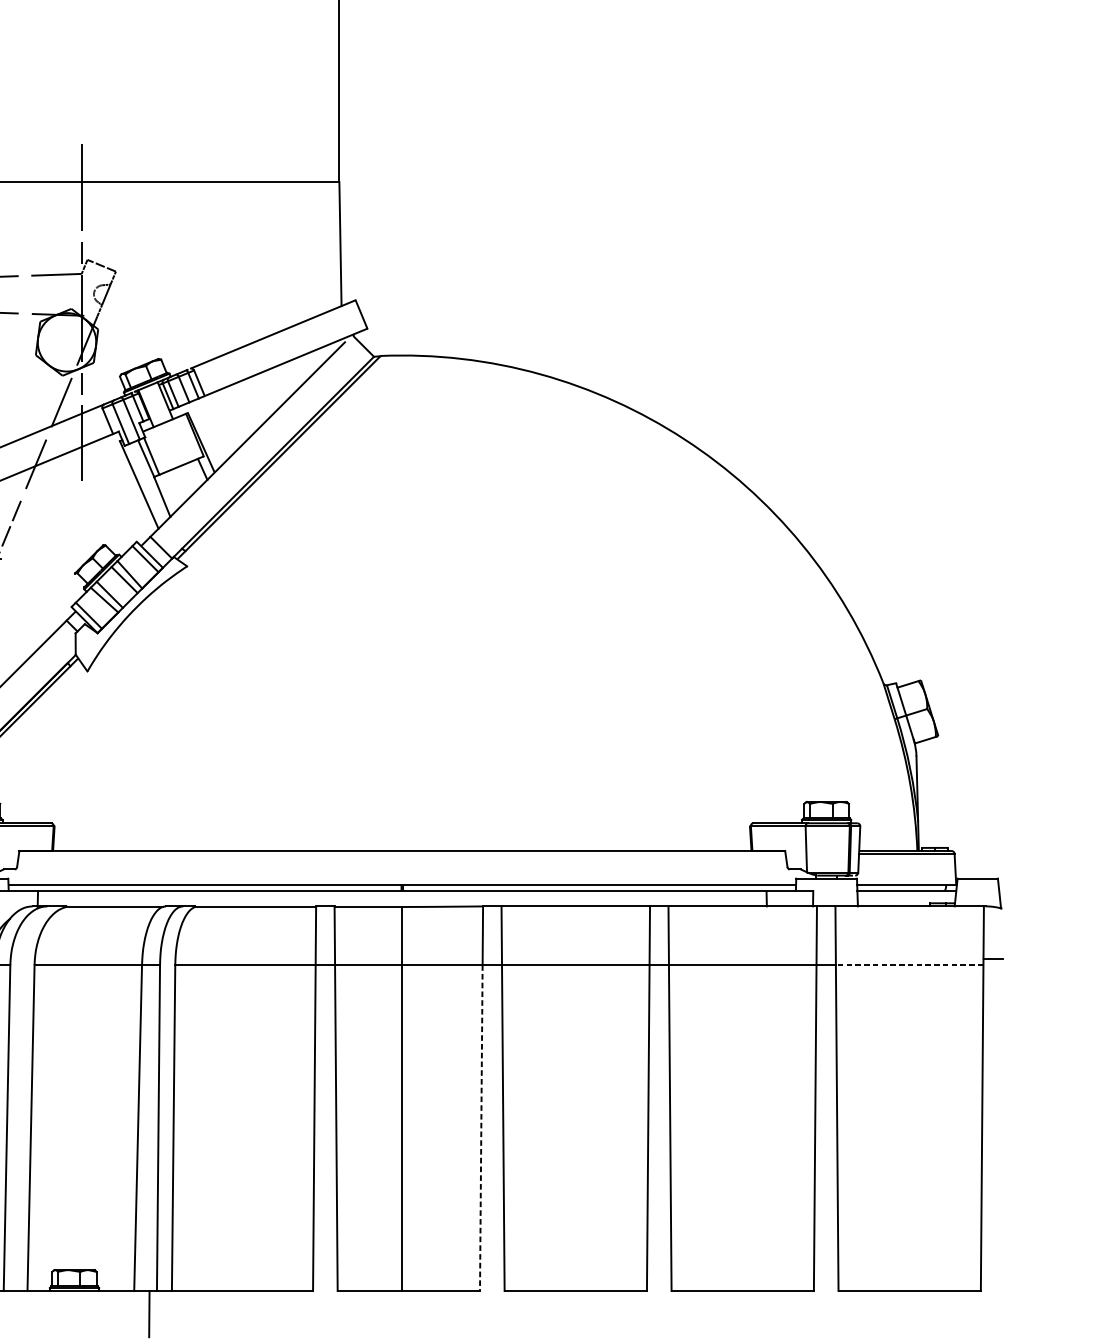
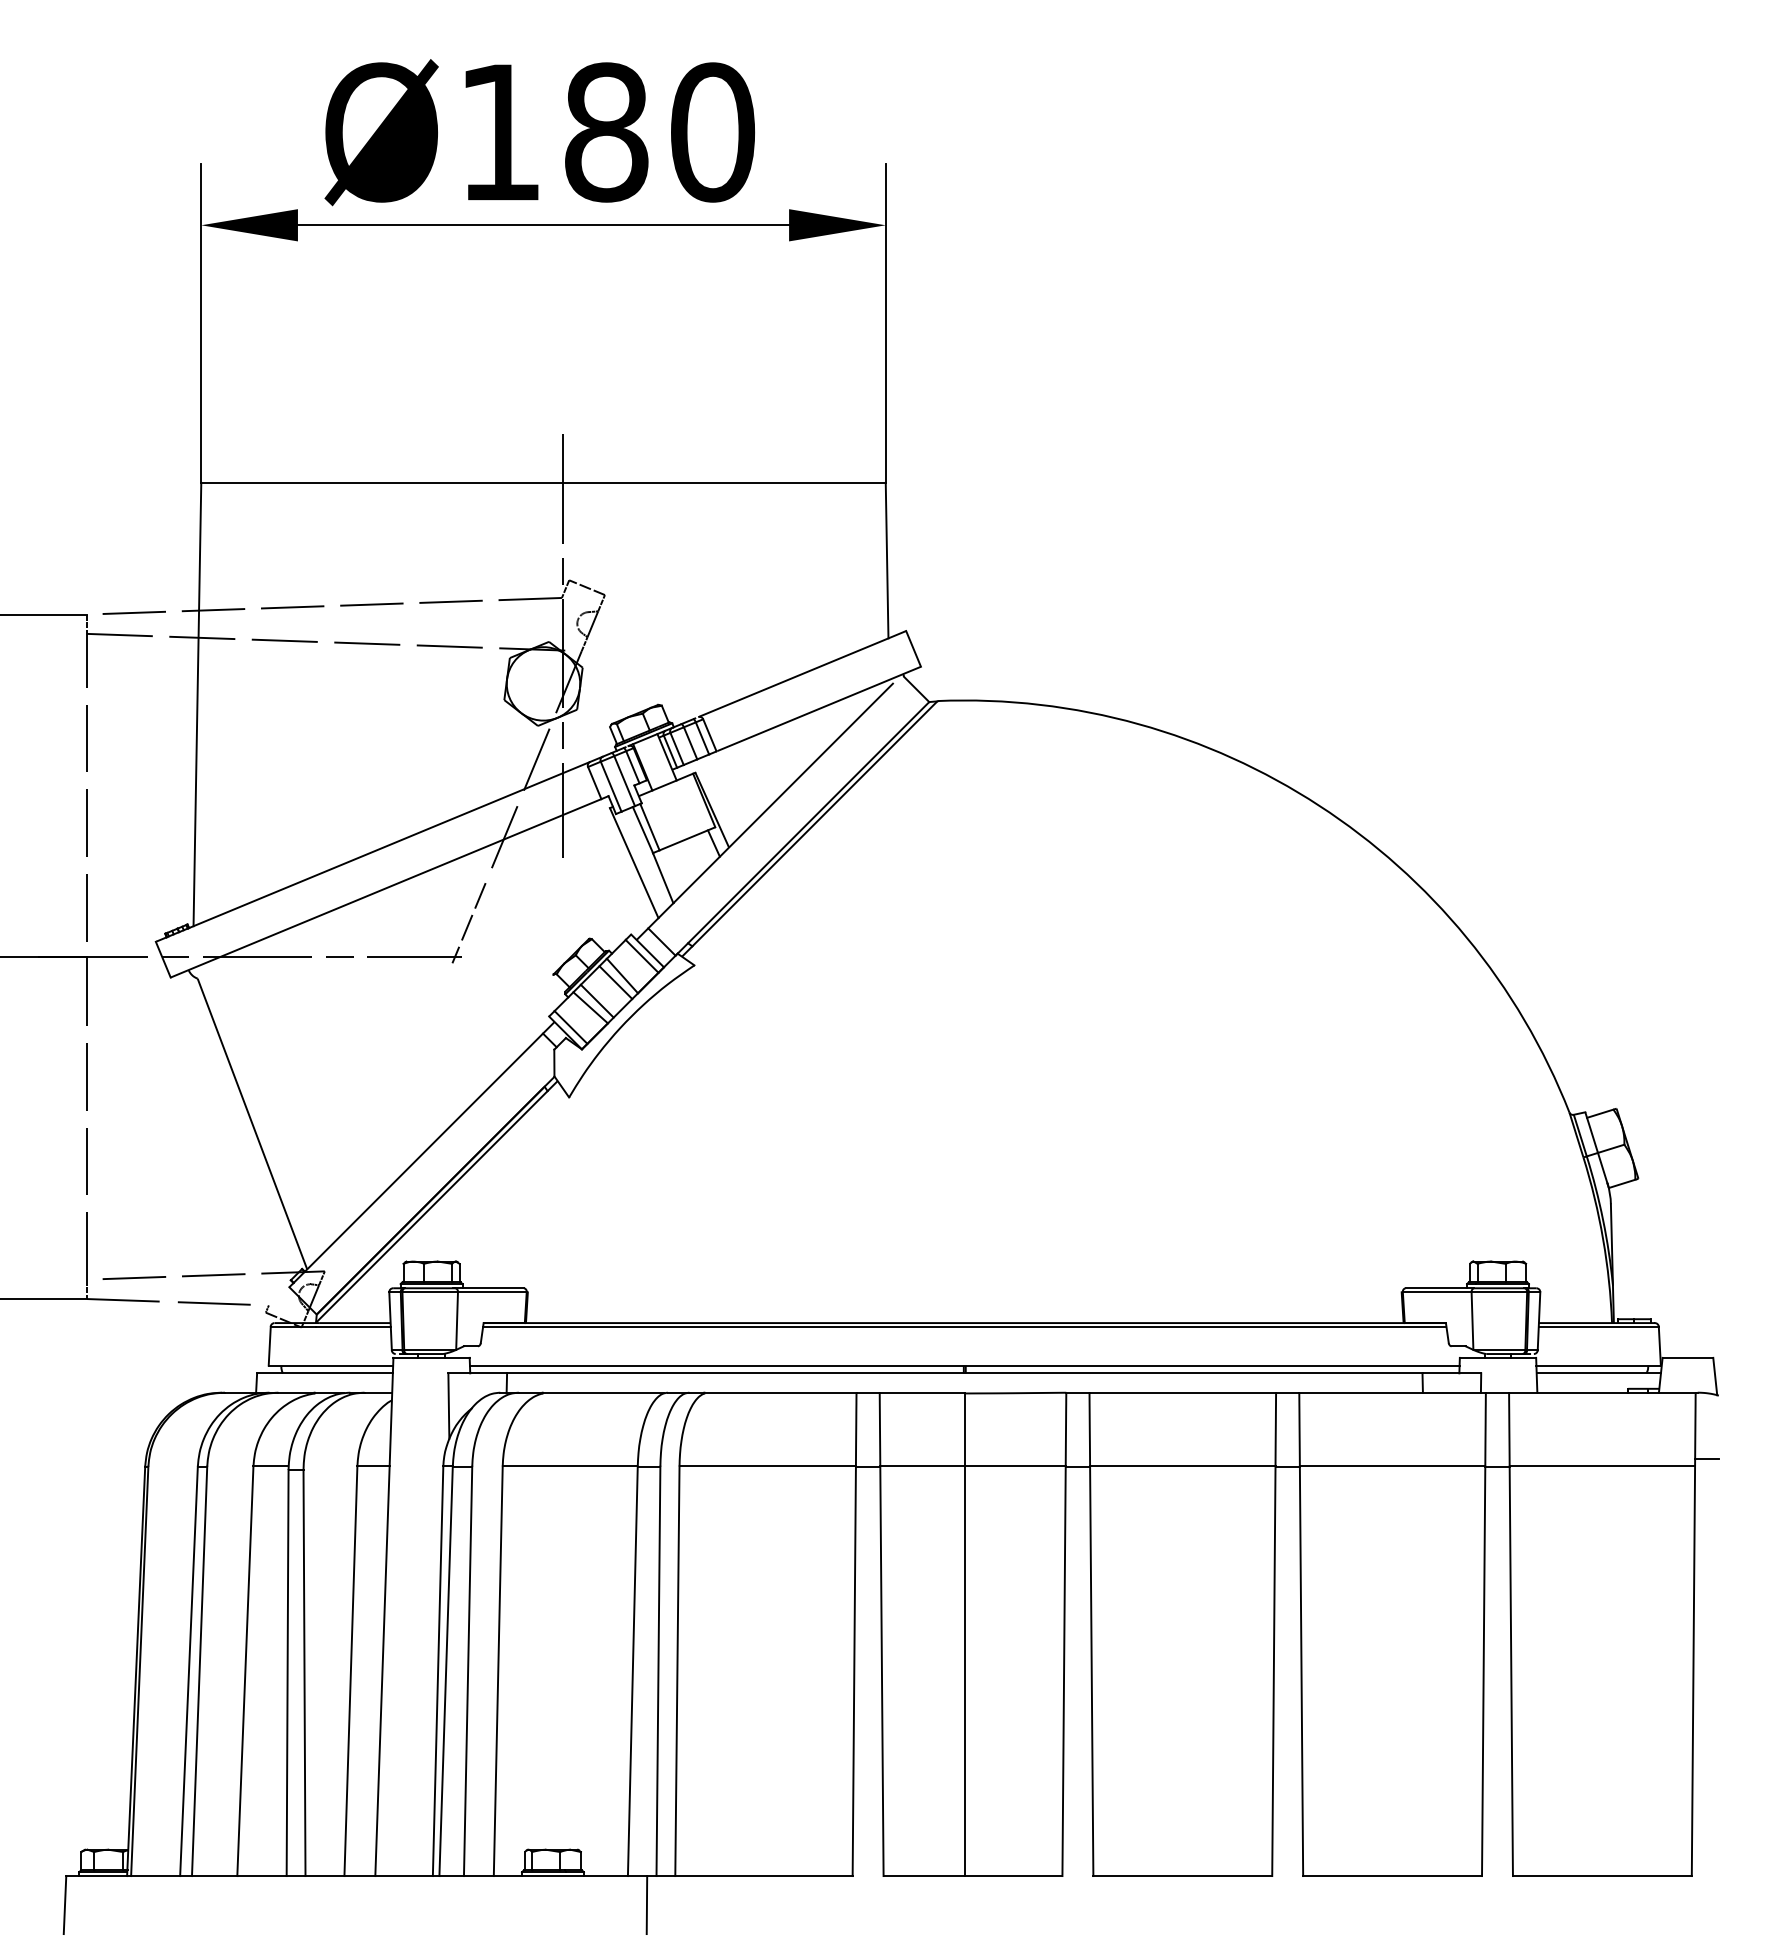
line: (402, 853) -> (964, 1326), added
line: (909, 965) -> (1602, 1466), dashed -> solid
line: (481, 1128) -> (1064, 1671), dashed -> solid

